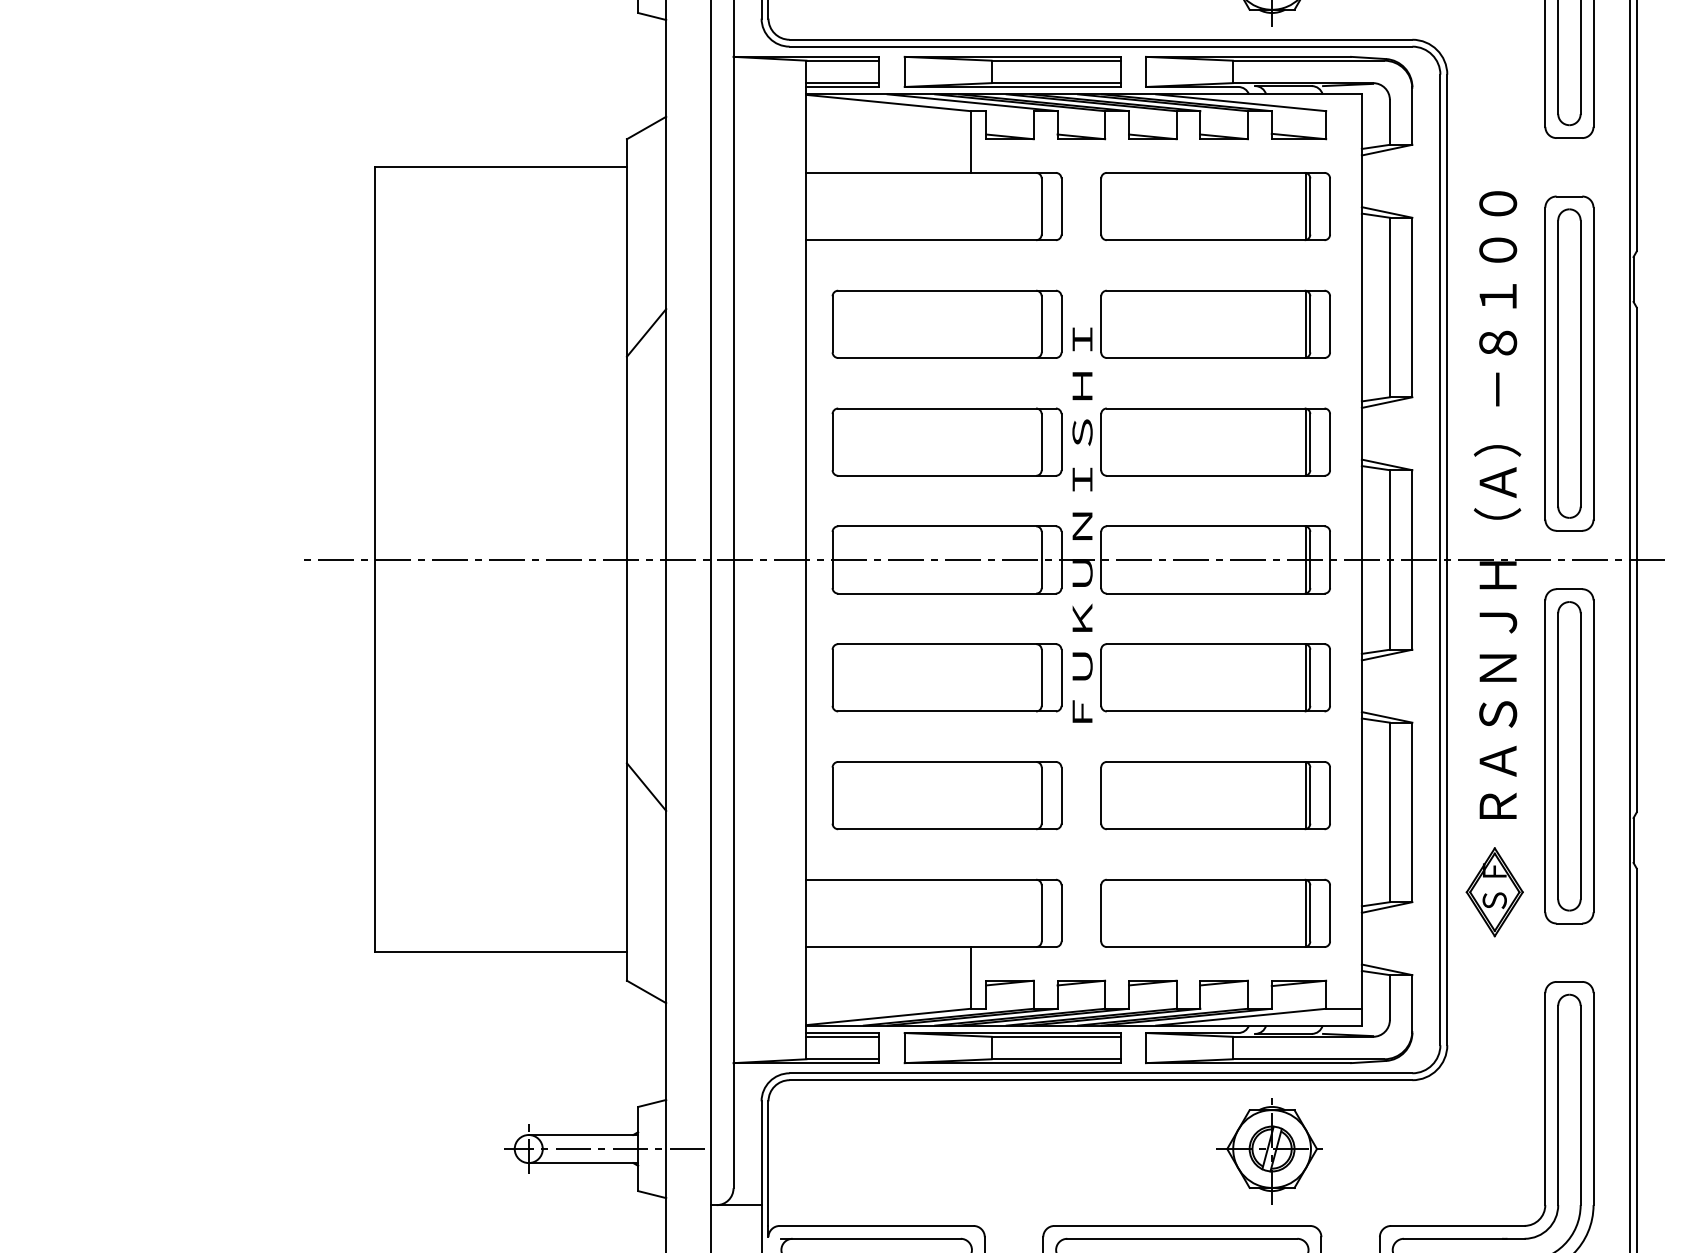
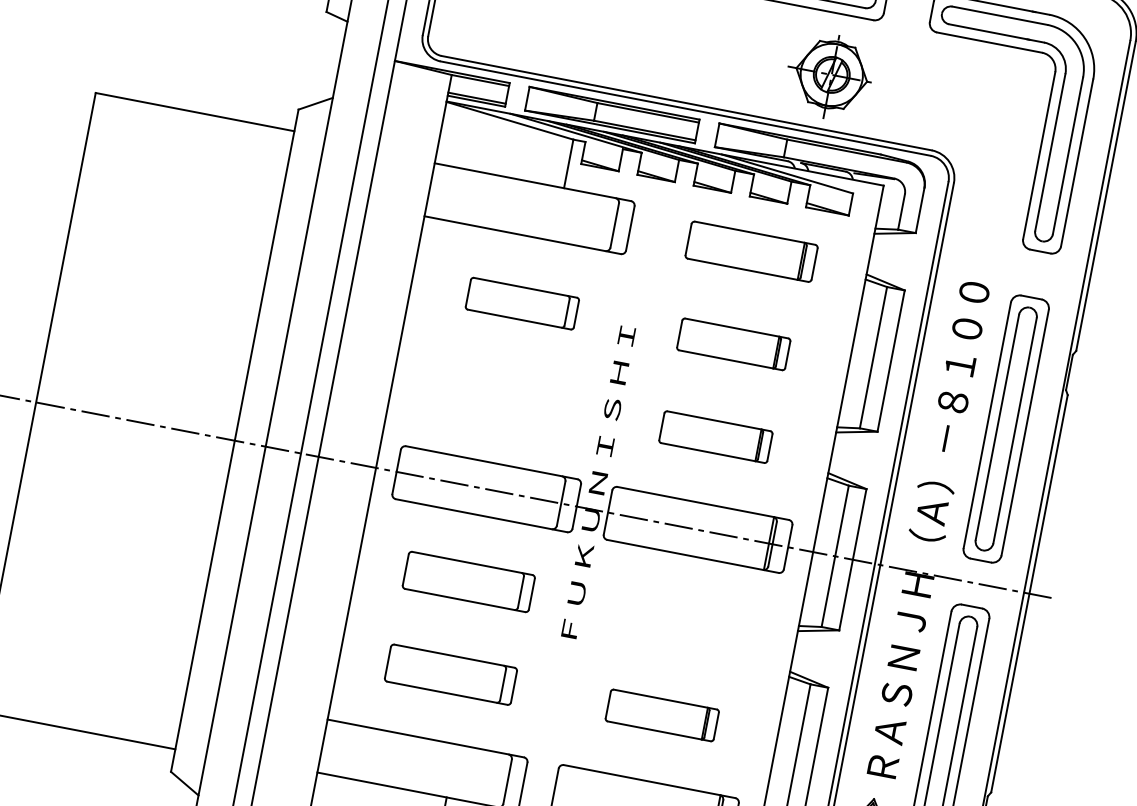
part: (1215, 206) -> (751, 251), size x0.7
part: (946, 323) -> (522, 303), size x0.6
part: (1215, 323) -> (733, 343), size x0.6
line: (646, 332) -> (284, 264), removed
part: (946, 441) -> (504, 395), removed
part: (1215, 441) -> (715, 436), size x0.6
part: (946, 677) -> (468, 581), size x0.7
part: (1215, 677) -> (680, 622), removed
line: (646, 786) -> (215, 621), removed
part: (946, 795) -> (450, 674), size x0.7
part: (1215, 795) -> (662, 715), size x0.6

